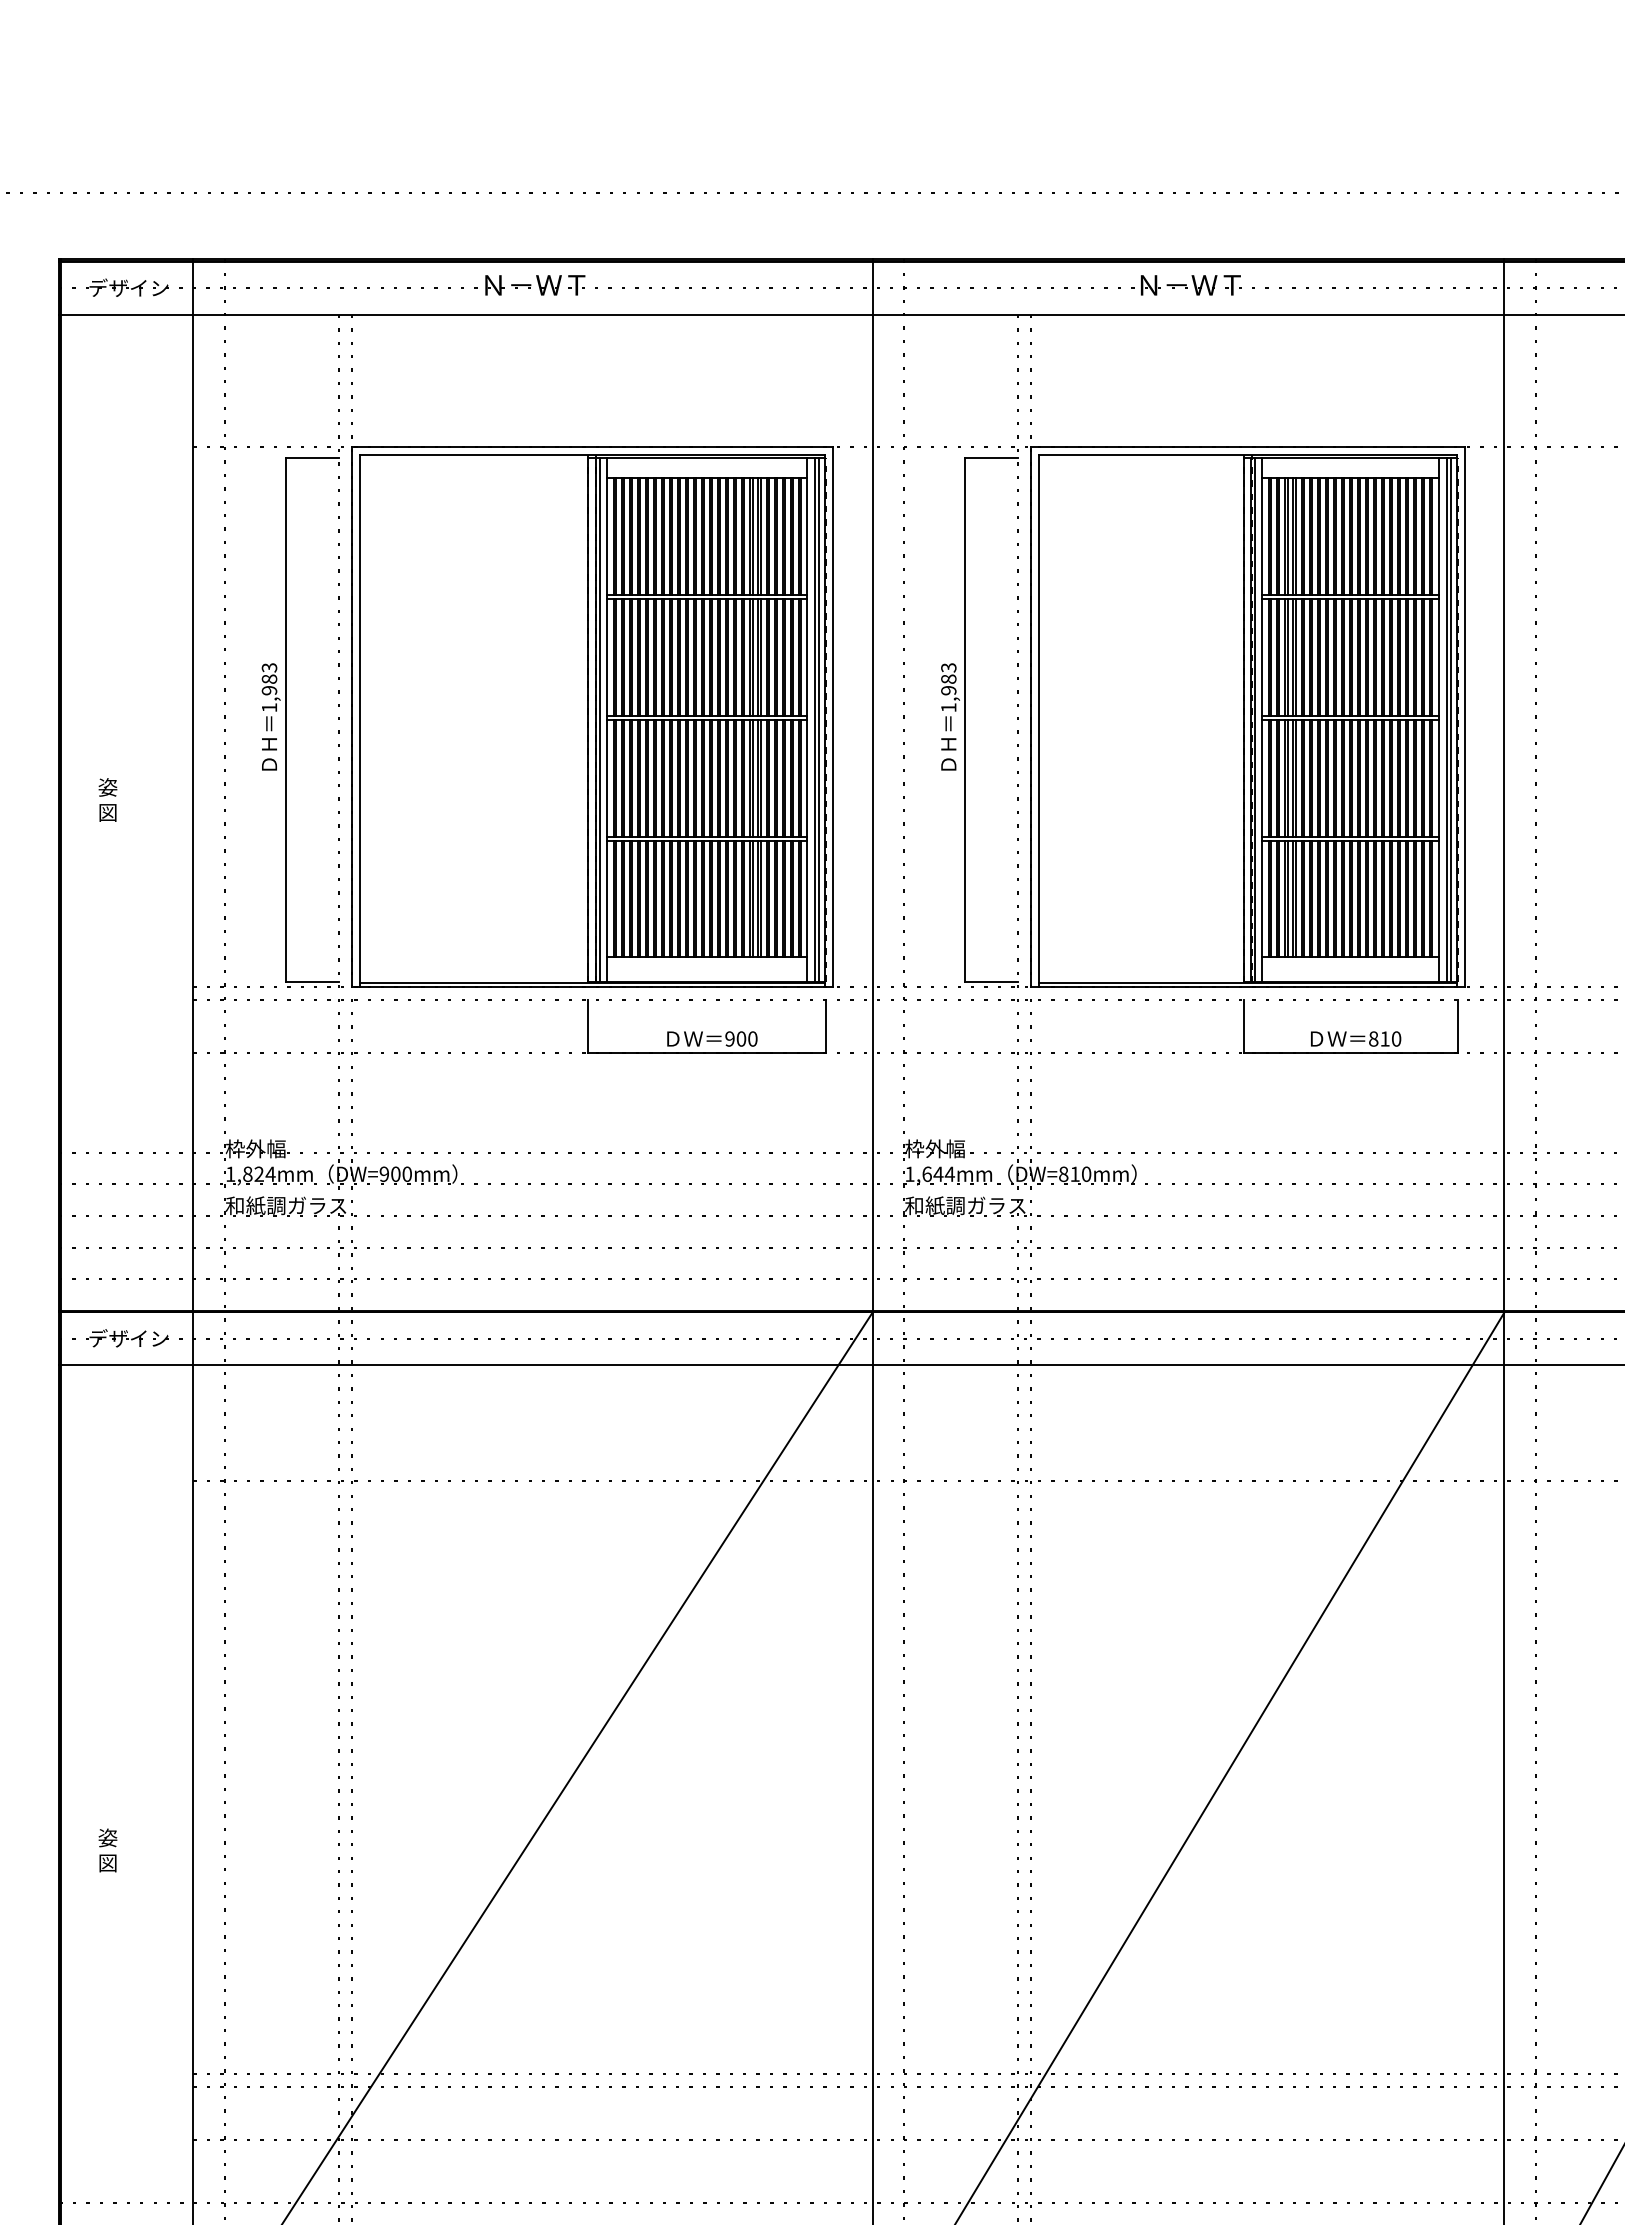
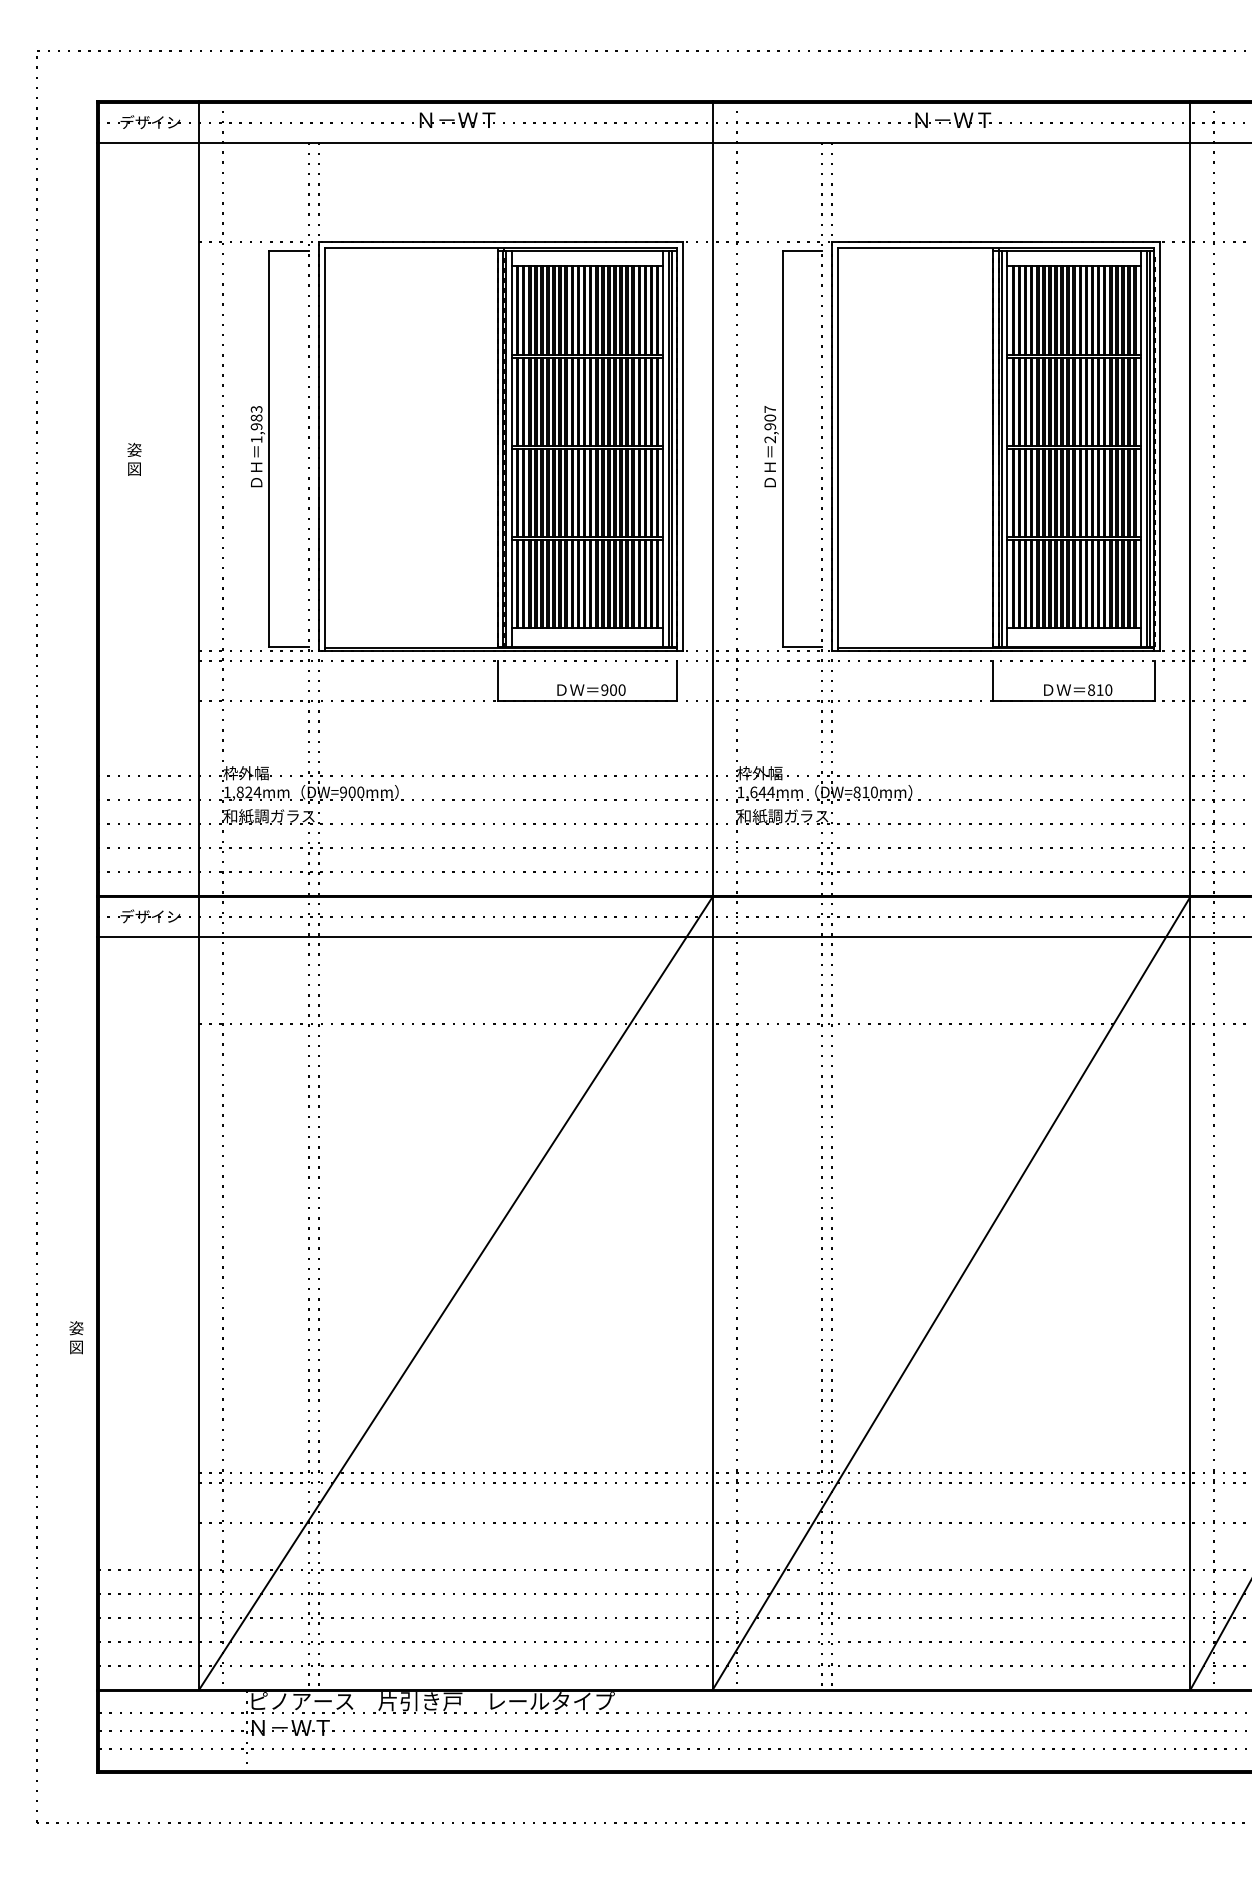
text: (949, 687) -> (770, 424), 1,983 -> 2,907
text: (107, 798) -> (134, 458), moved
text: (107, 1850) -> (76, 1337), moved

